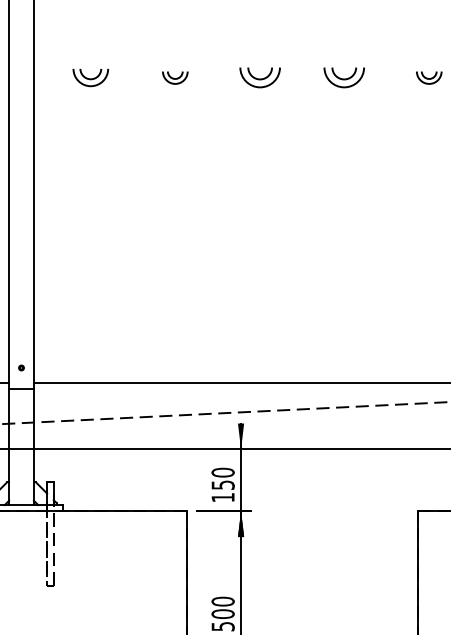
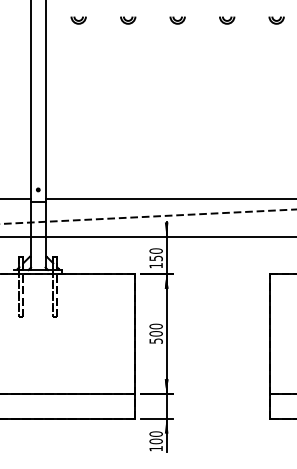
part: (90, 78) -> (78, 20), size x0.71
part: (259, 78) -> (177, 20), size x0.62
part: (345, 78) -> (227, 20), size x0.62

